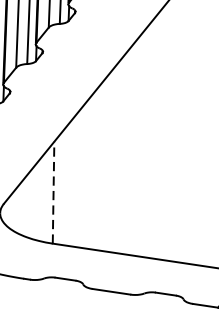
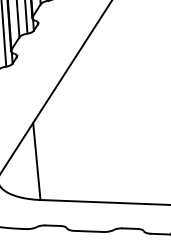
line: (53, 192) -> (36, 161), dashed -> solid

